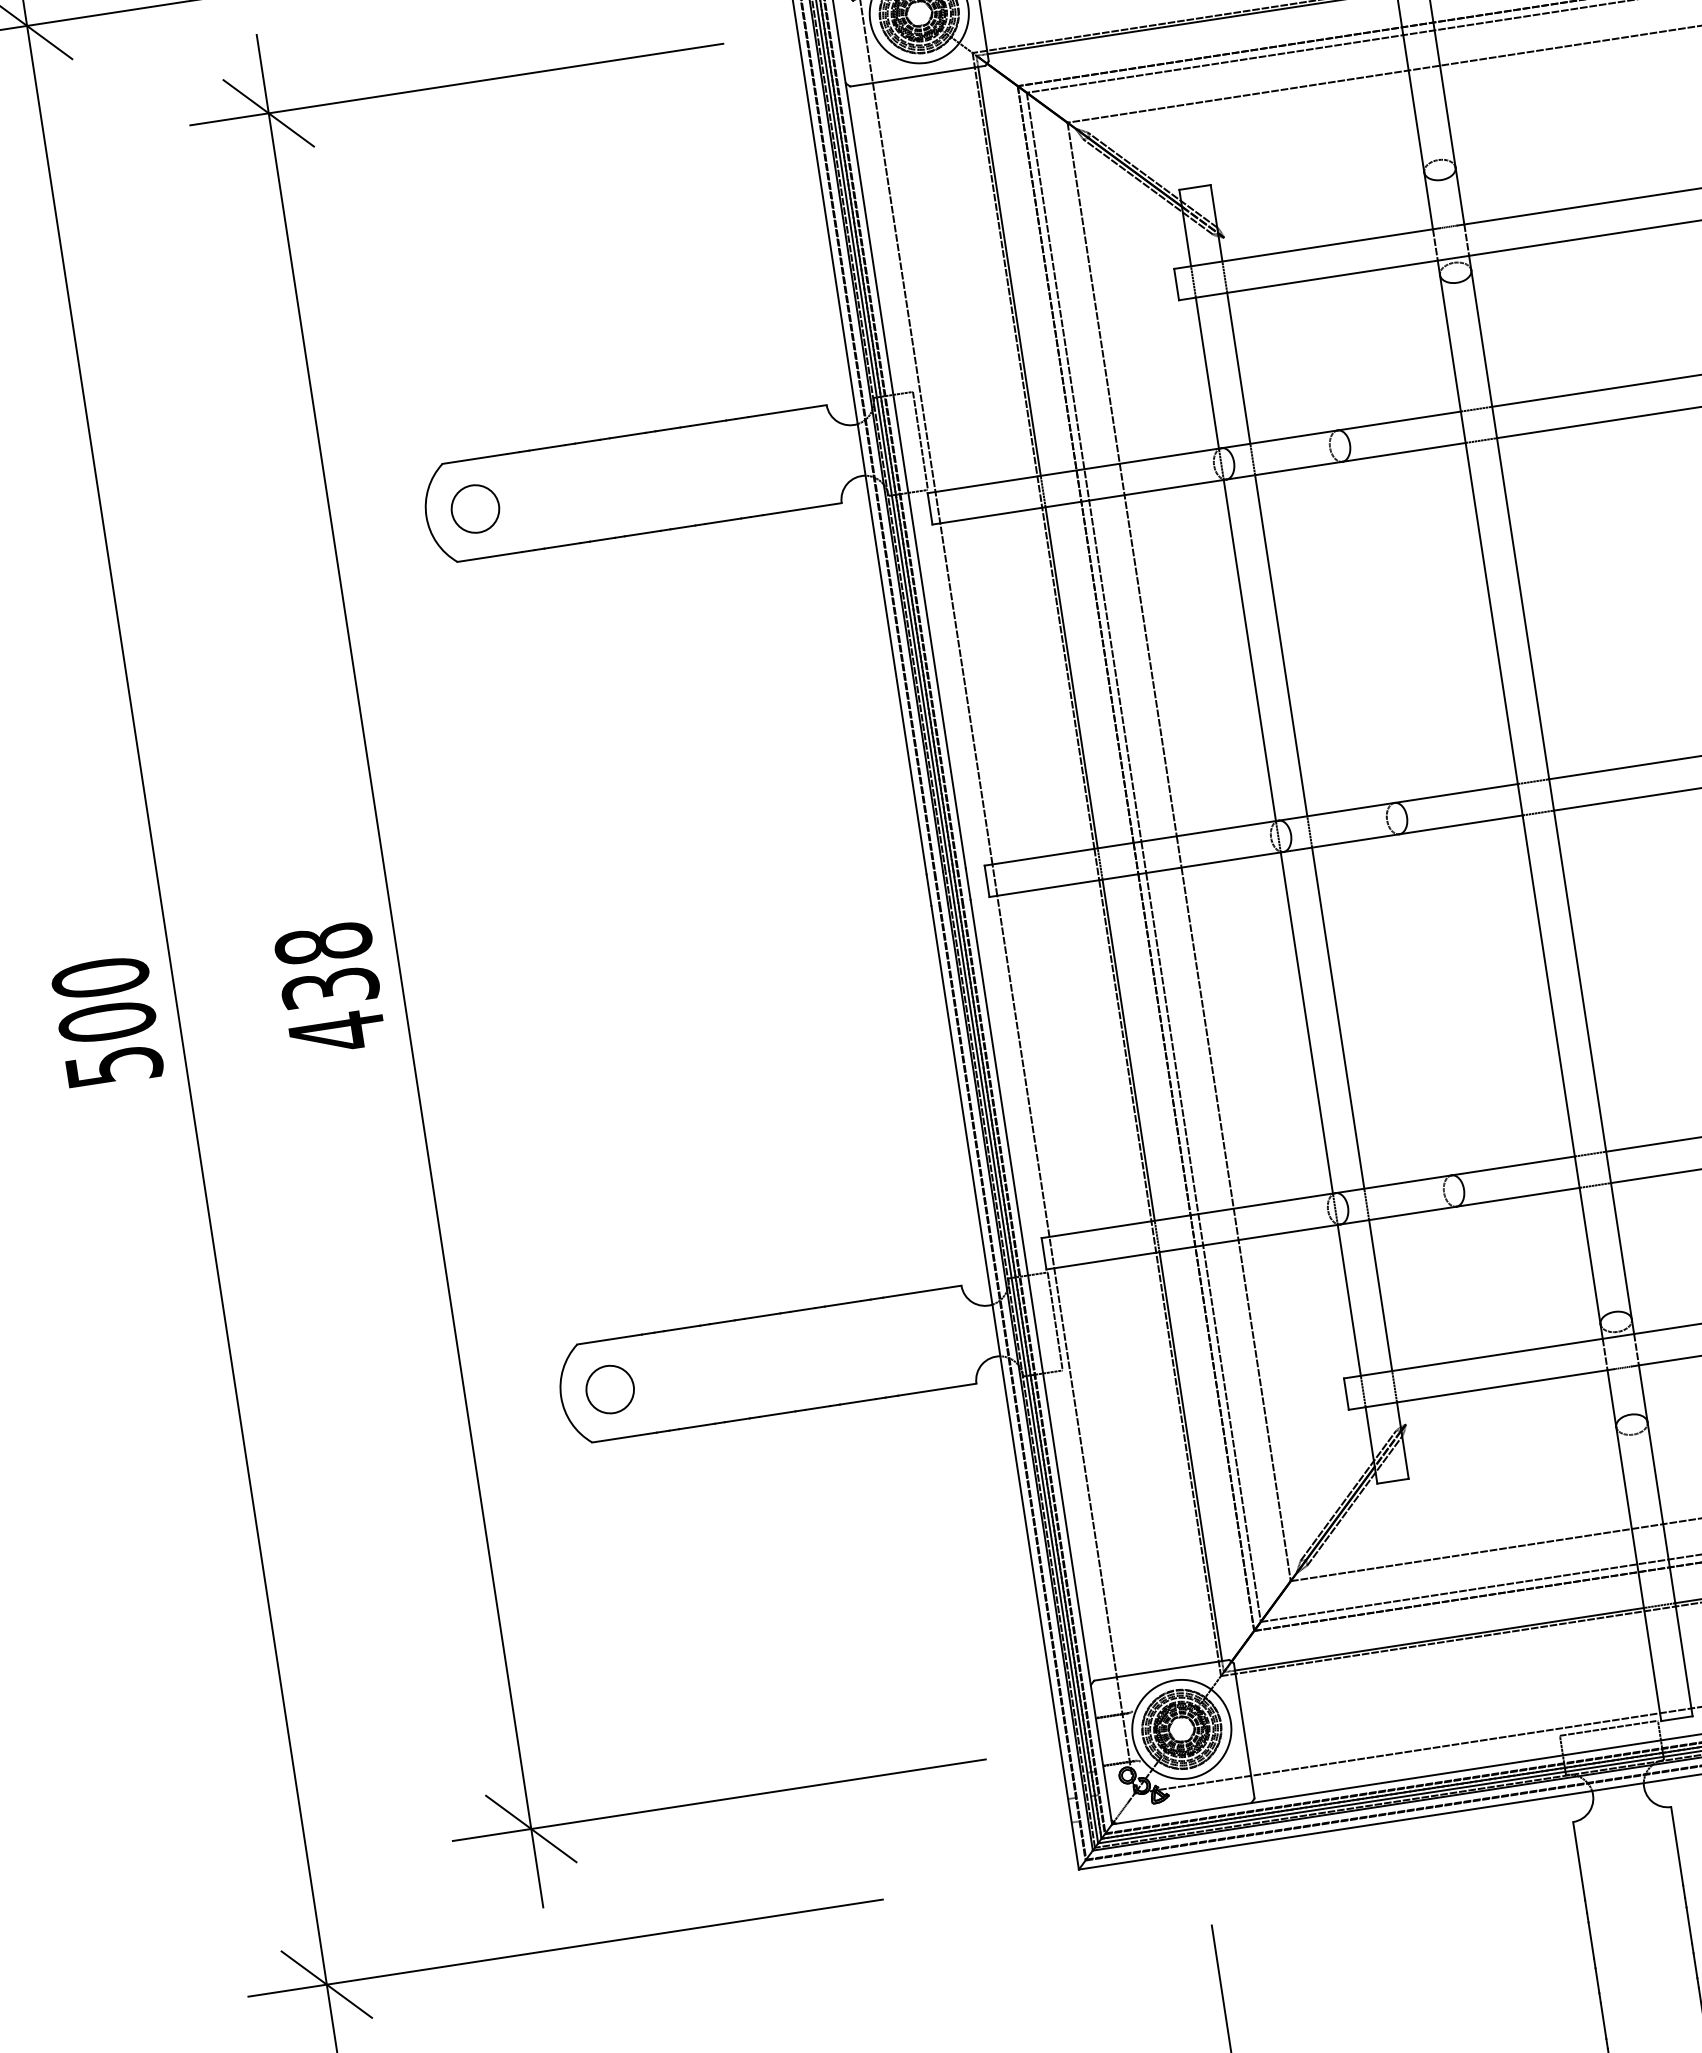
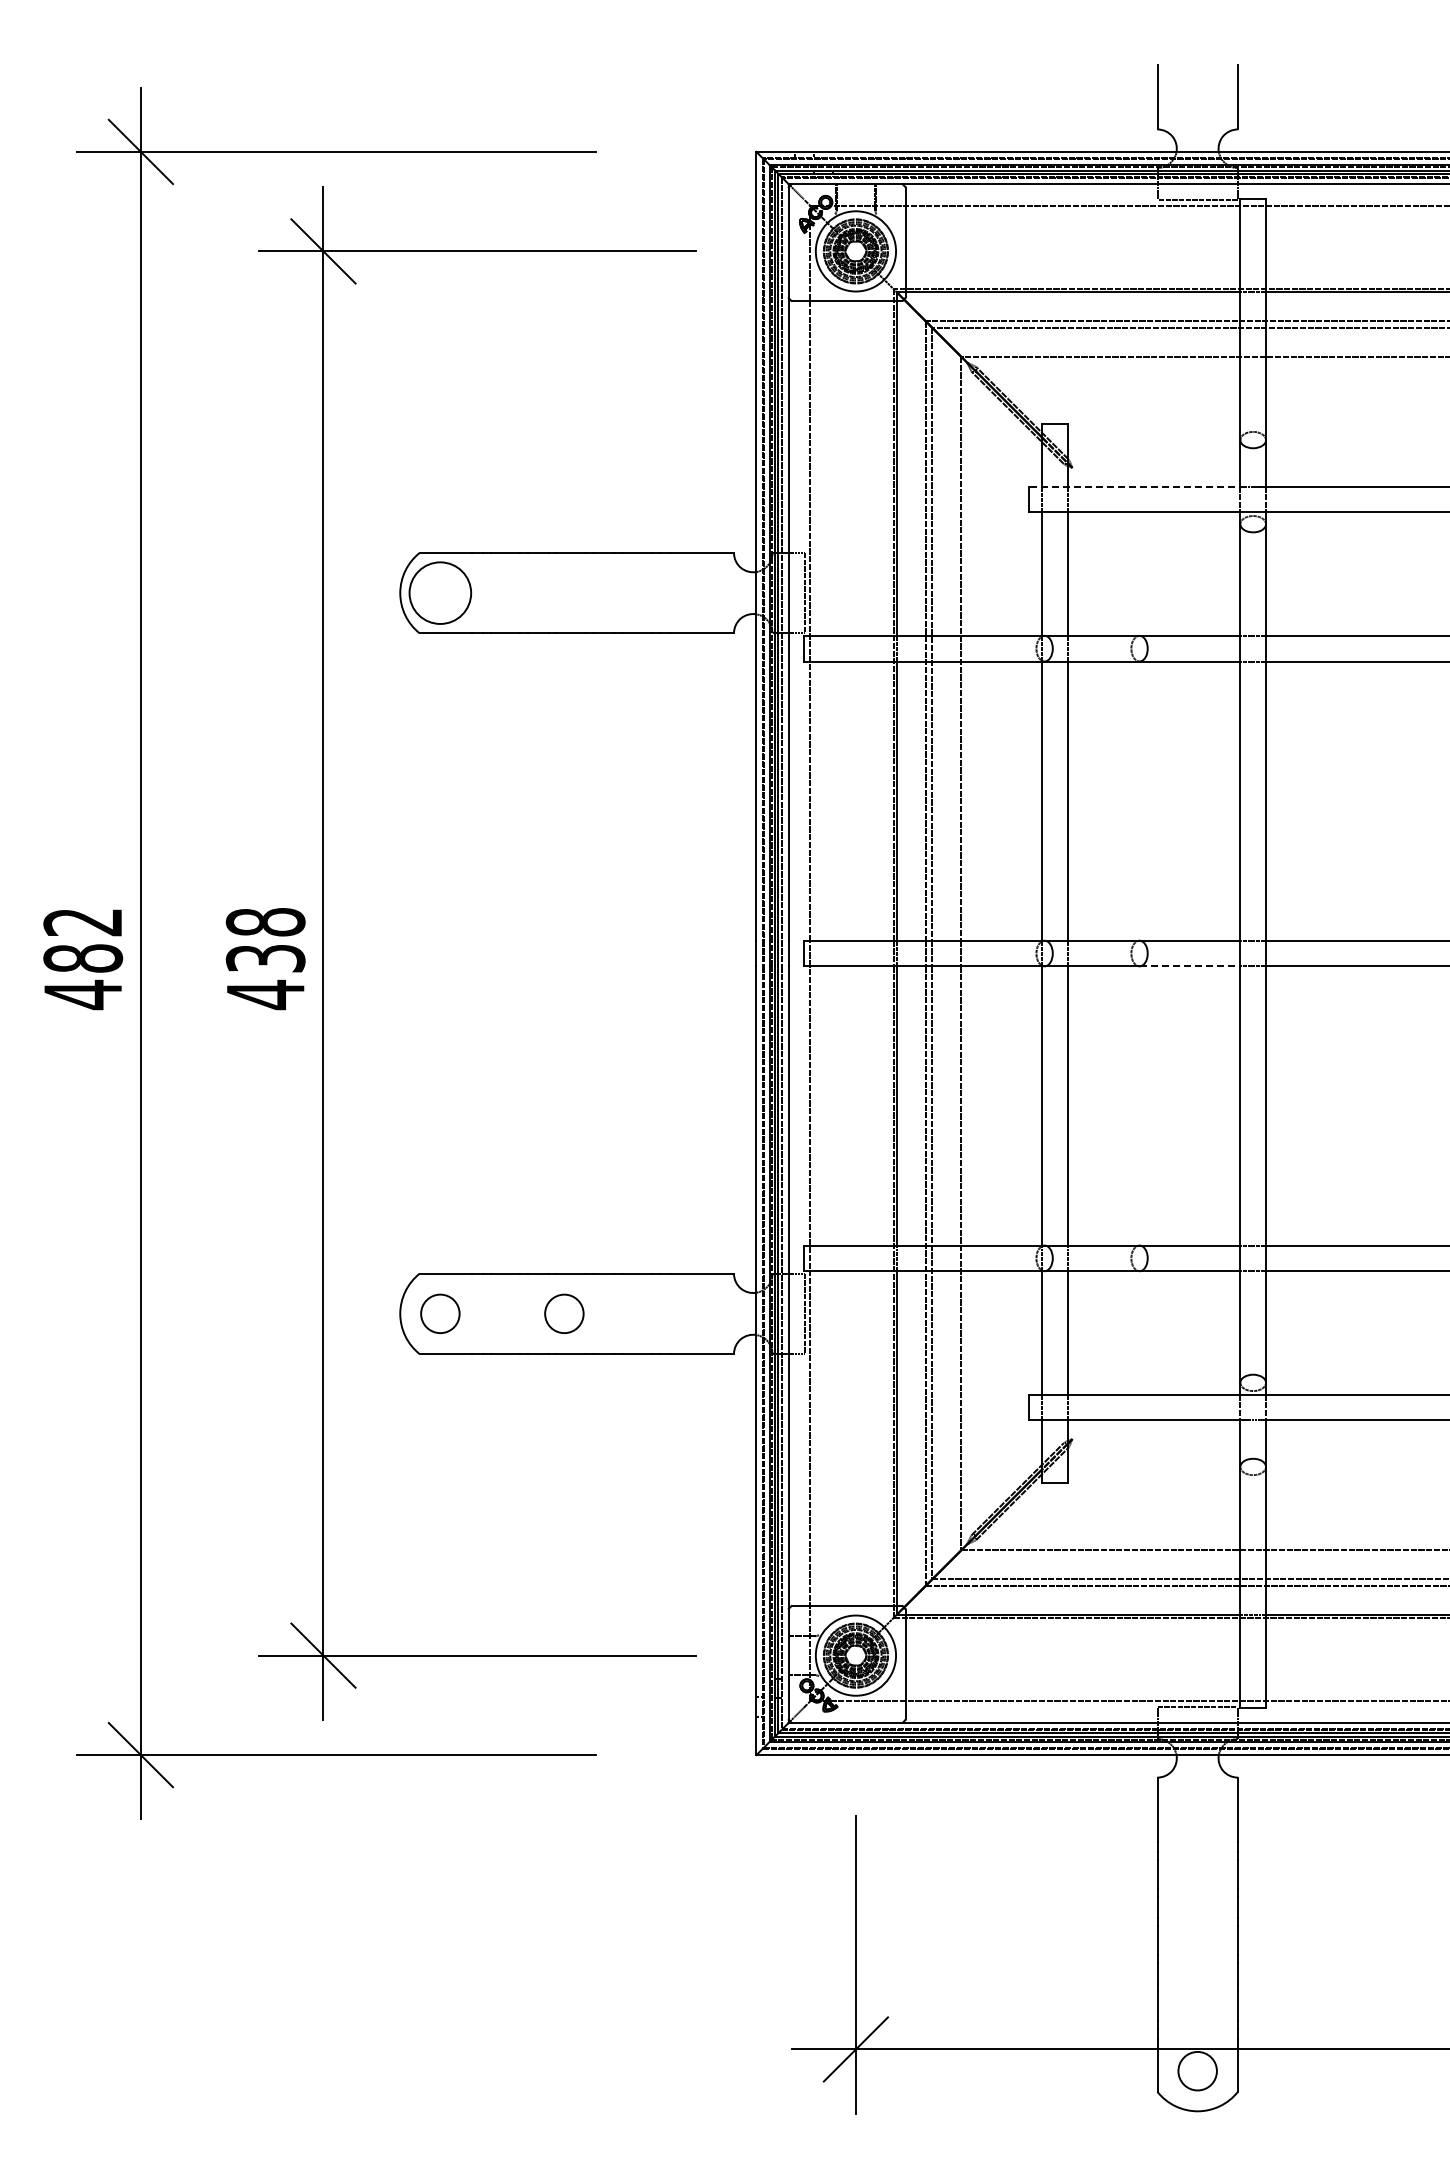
line: (1307, 248) -> (1137, 486), solid -> dashed
circle: (475, 508) -> (440, 592), size x1.6
line: (1461, 824) -> (1190, 966), solid -> dashed
text: (107, 1023) -> (83, 959), 500 -> 482
circle: (761, 1365) -> (564, 1313), added

